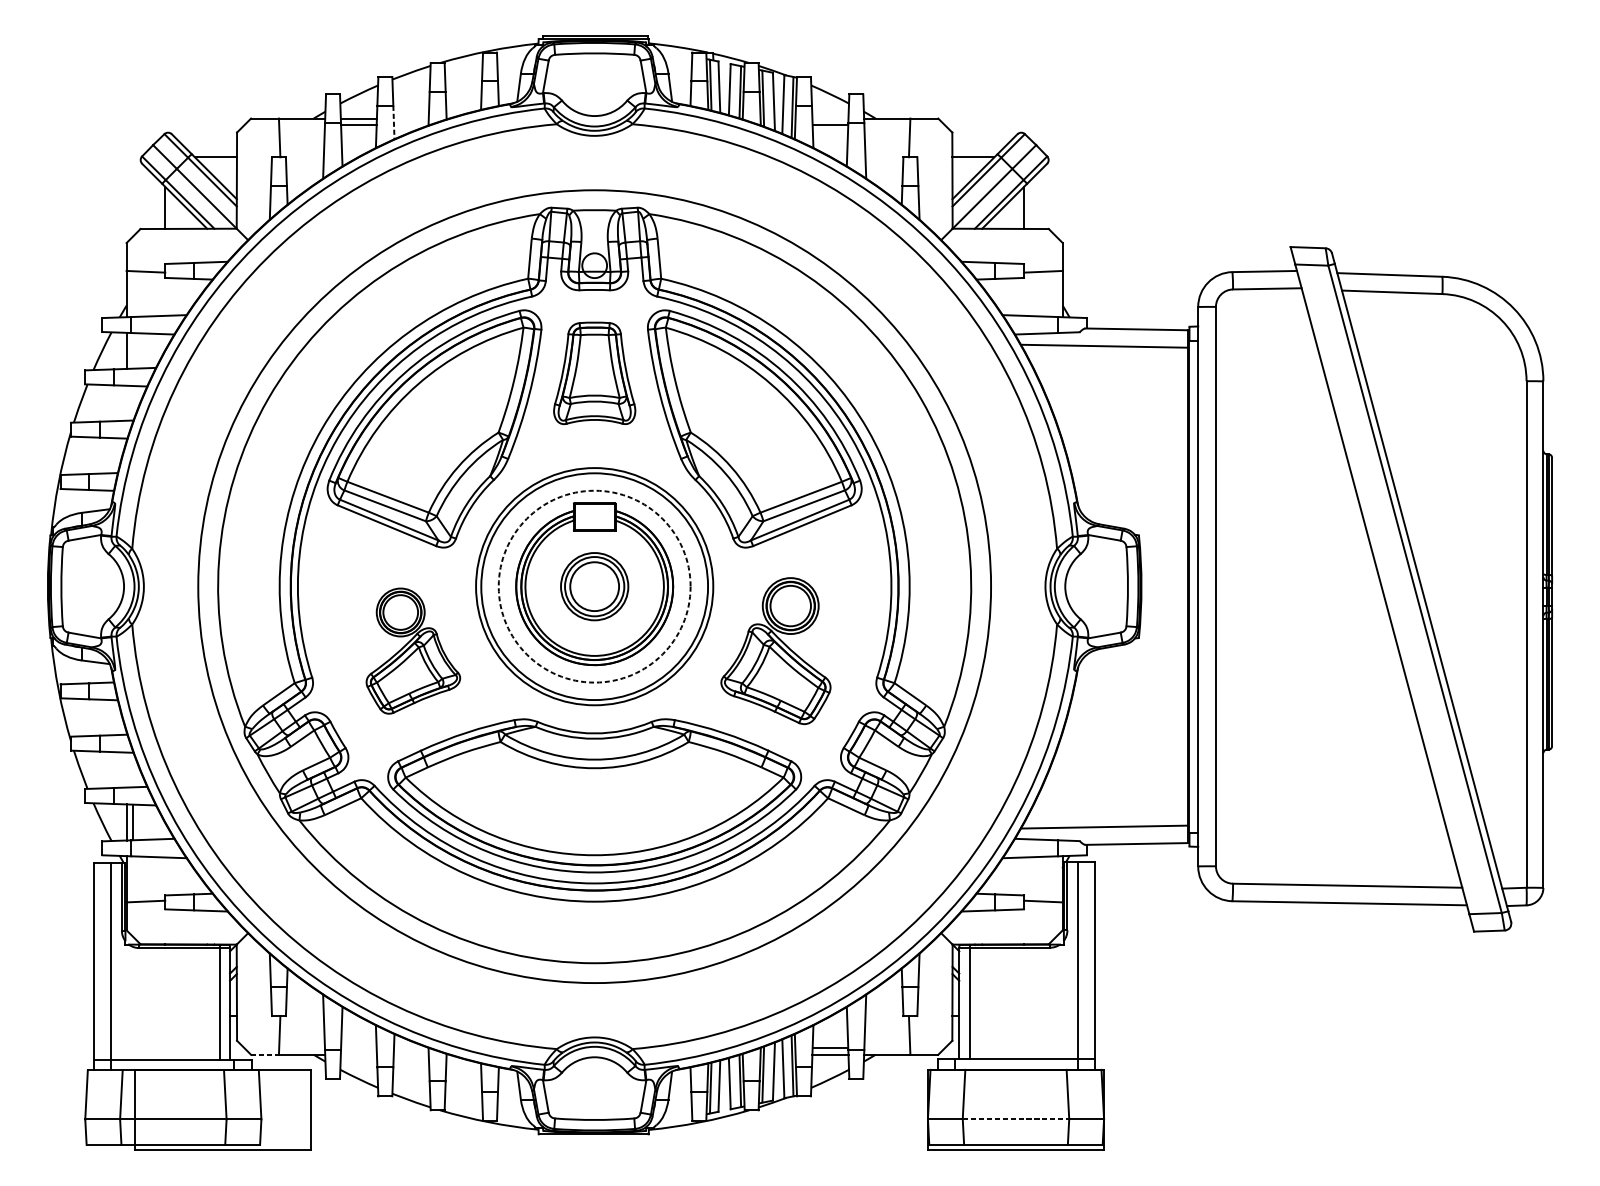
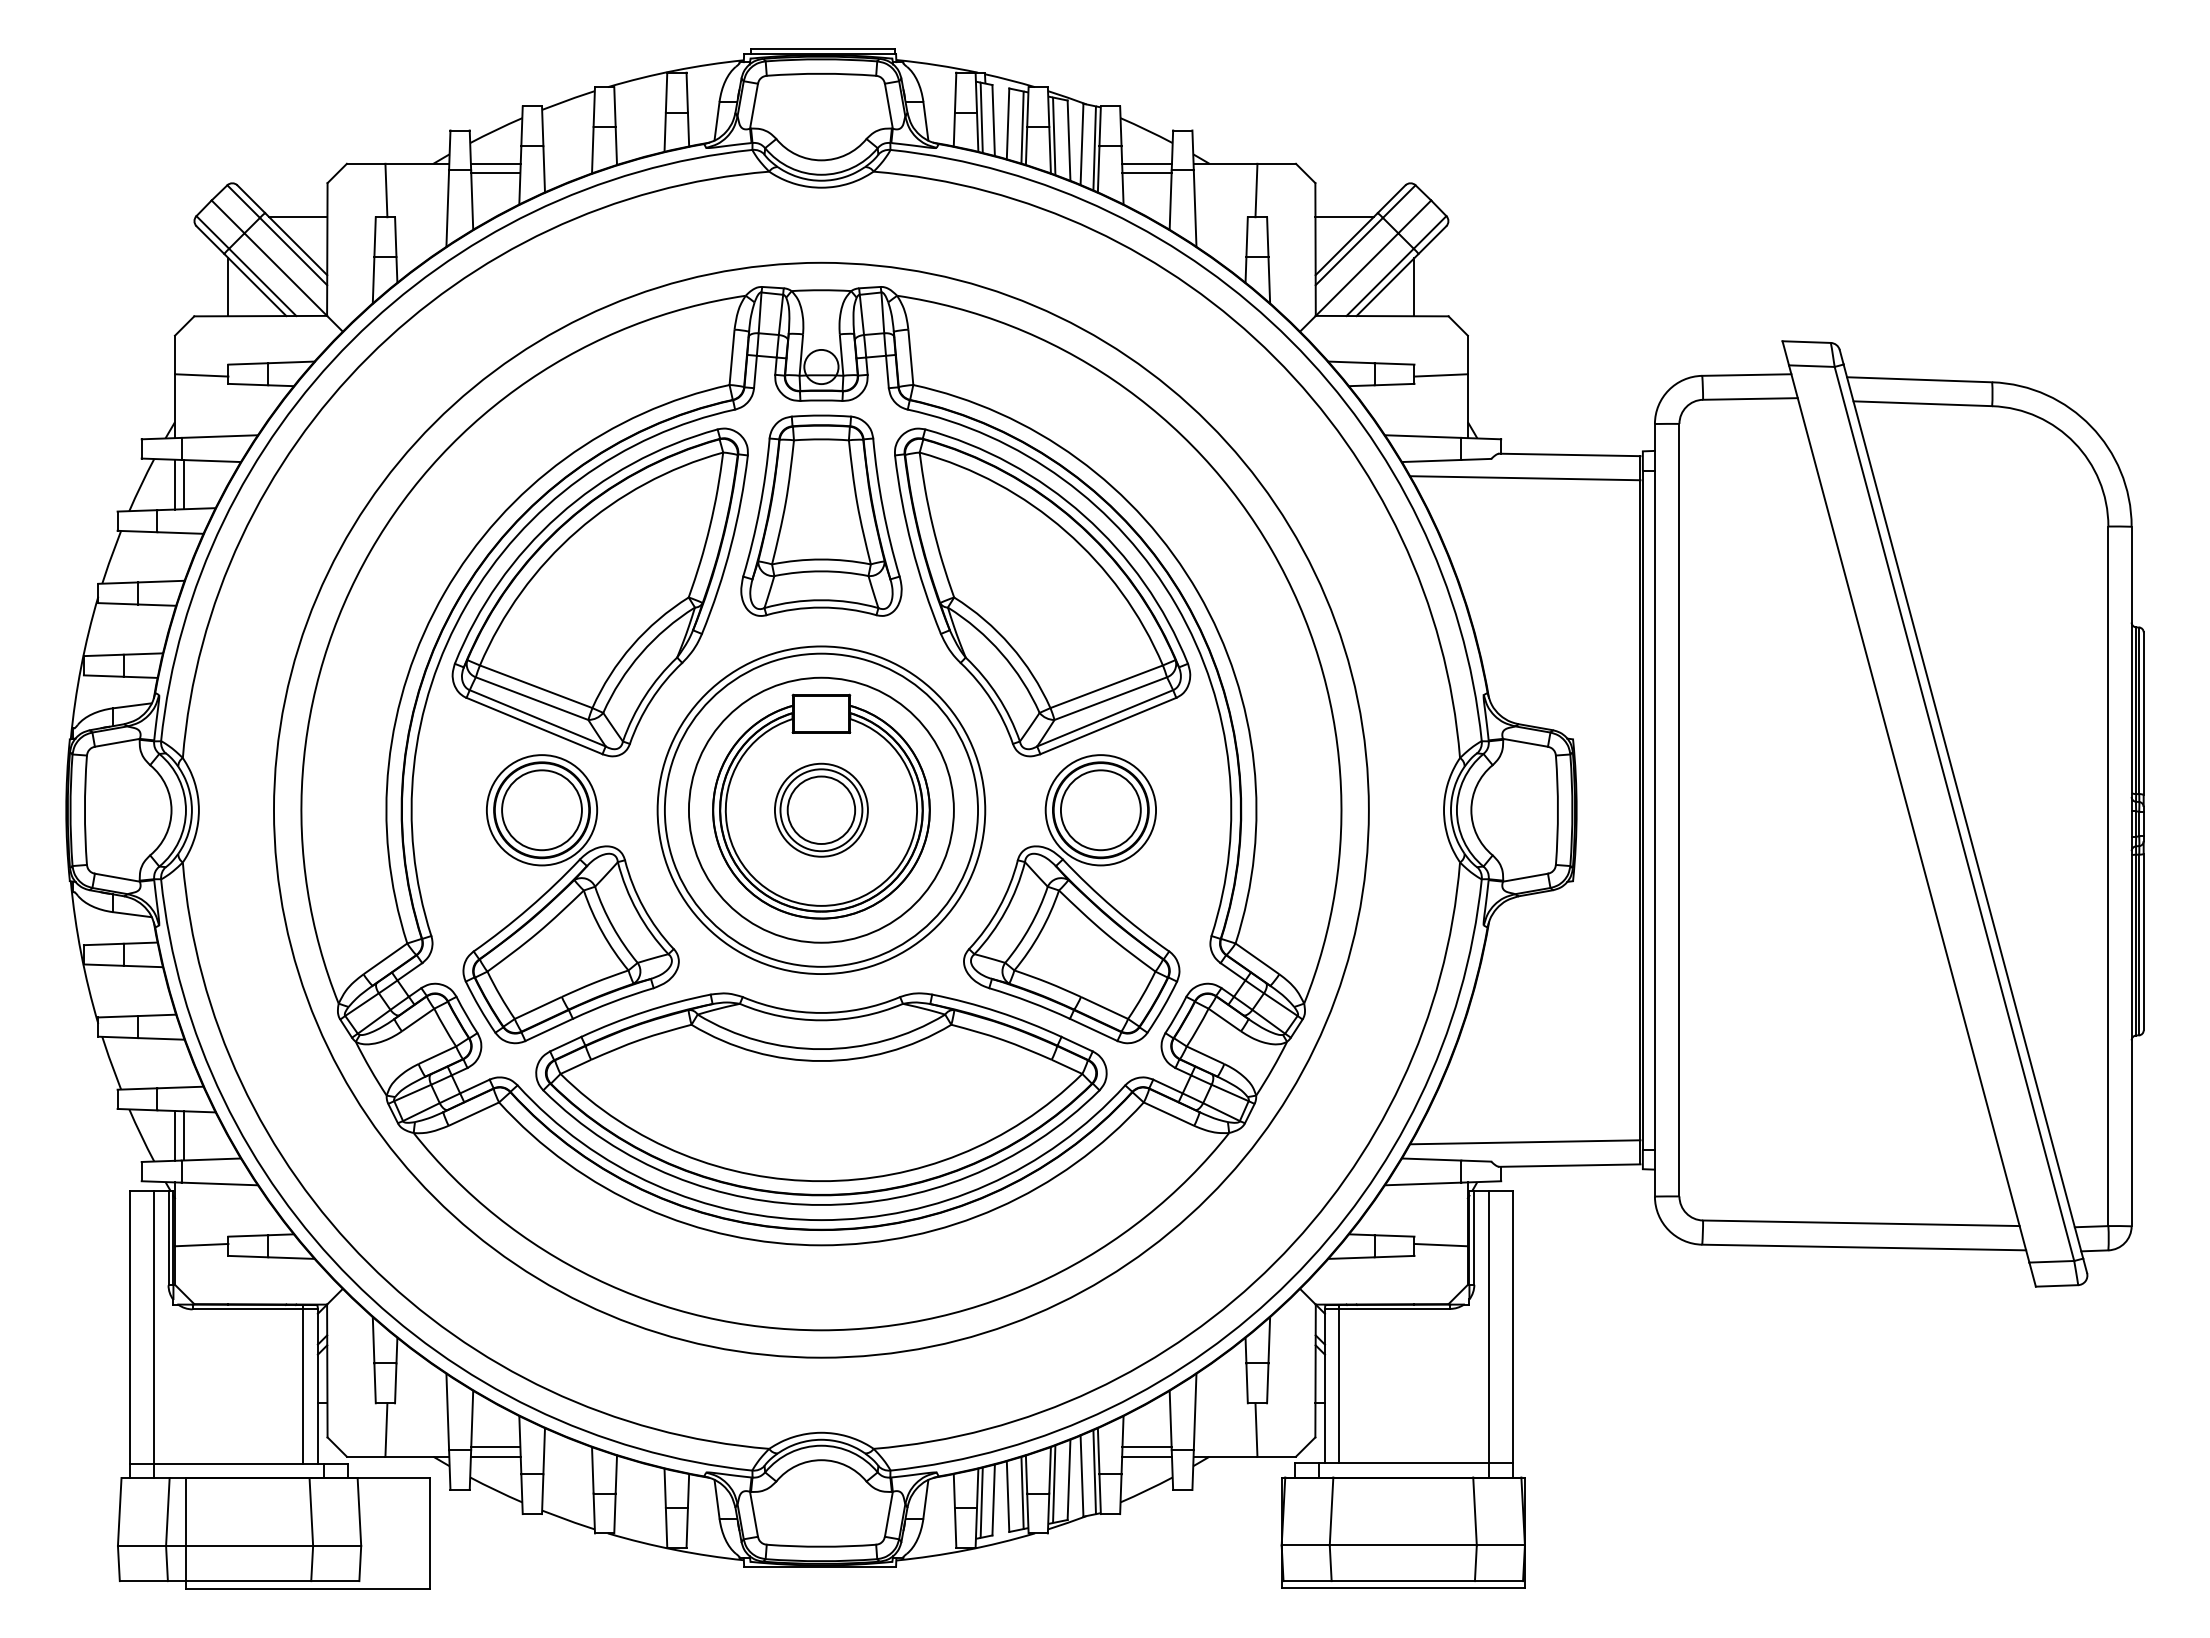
line: (830, 118) -> (1146, 163), added
line: (394, 122) -> (544, 169), dashed -> solid
line: (133, 350) -> (184, 484), added
part: (594, 373) -> (821, 515), size x1.43
circle: (593, 586) -> (820, 809), dashed -> solid
part: (412, 651) -> (570, 899), size x1.67
part: (775, 651) -> (1071, 899), size x1.43
line: (358, 1048) -> (495, 1447), added
line: (265, 1054) -> (366, 1456), dashed -> solid
line: (358, 1054) -> (495, 1456), added
line: (1016, 1119) -> (1403, 1545), dashed -> solid

